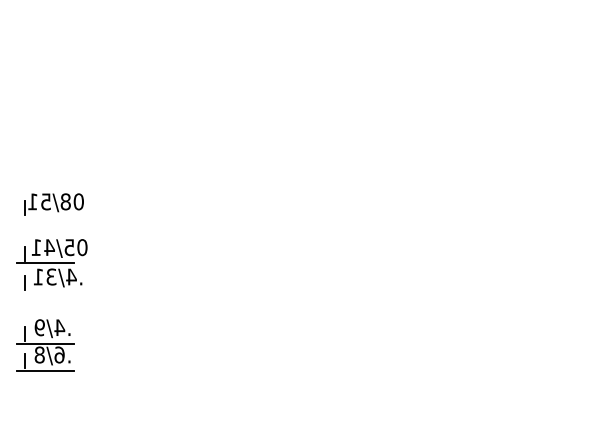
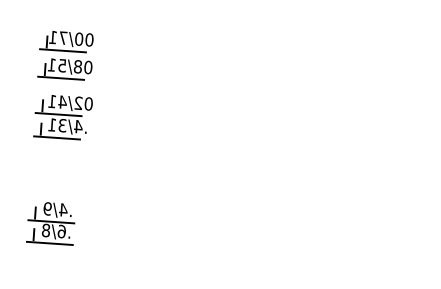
part: (49, 170) -> (66, 41), added
line: (45, 217) -> (61, 78), added
text: (69, 247) -> (78, 103), 05/41 -> 02/41
line: (45, 292) -> (57, 137), added
part: (45, 345) -> (51, 223), moved

